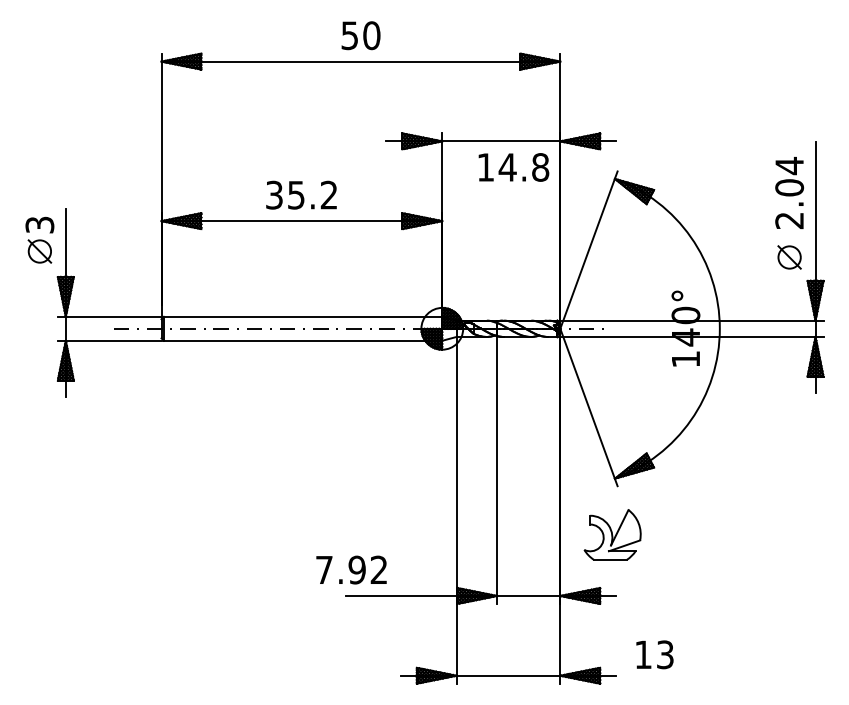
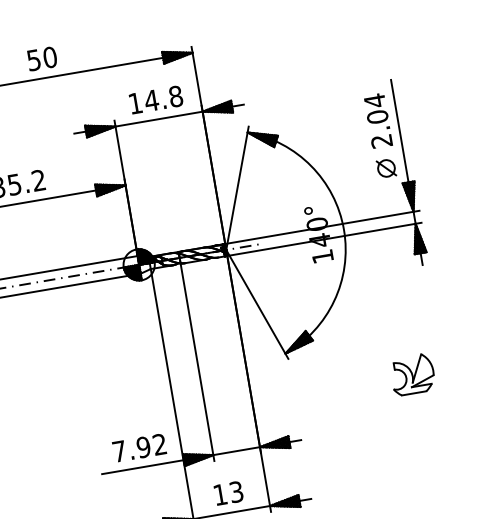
text: (513, 167) -> (155, 100), moved
part: (612, 534) -> (412, 374), moved
text: (351, 569) -> (139, 447), moved
text: (654, 654) -> (228, 493), moved

